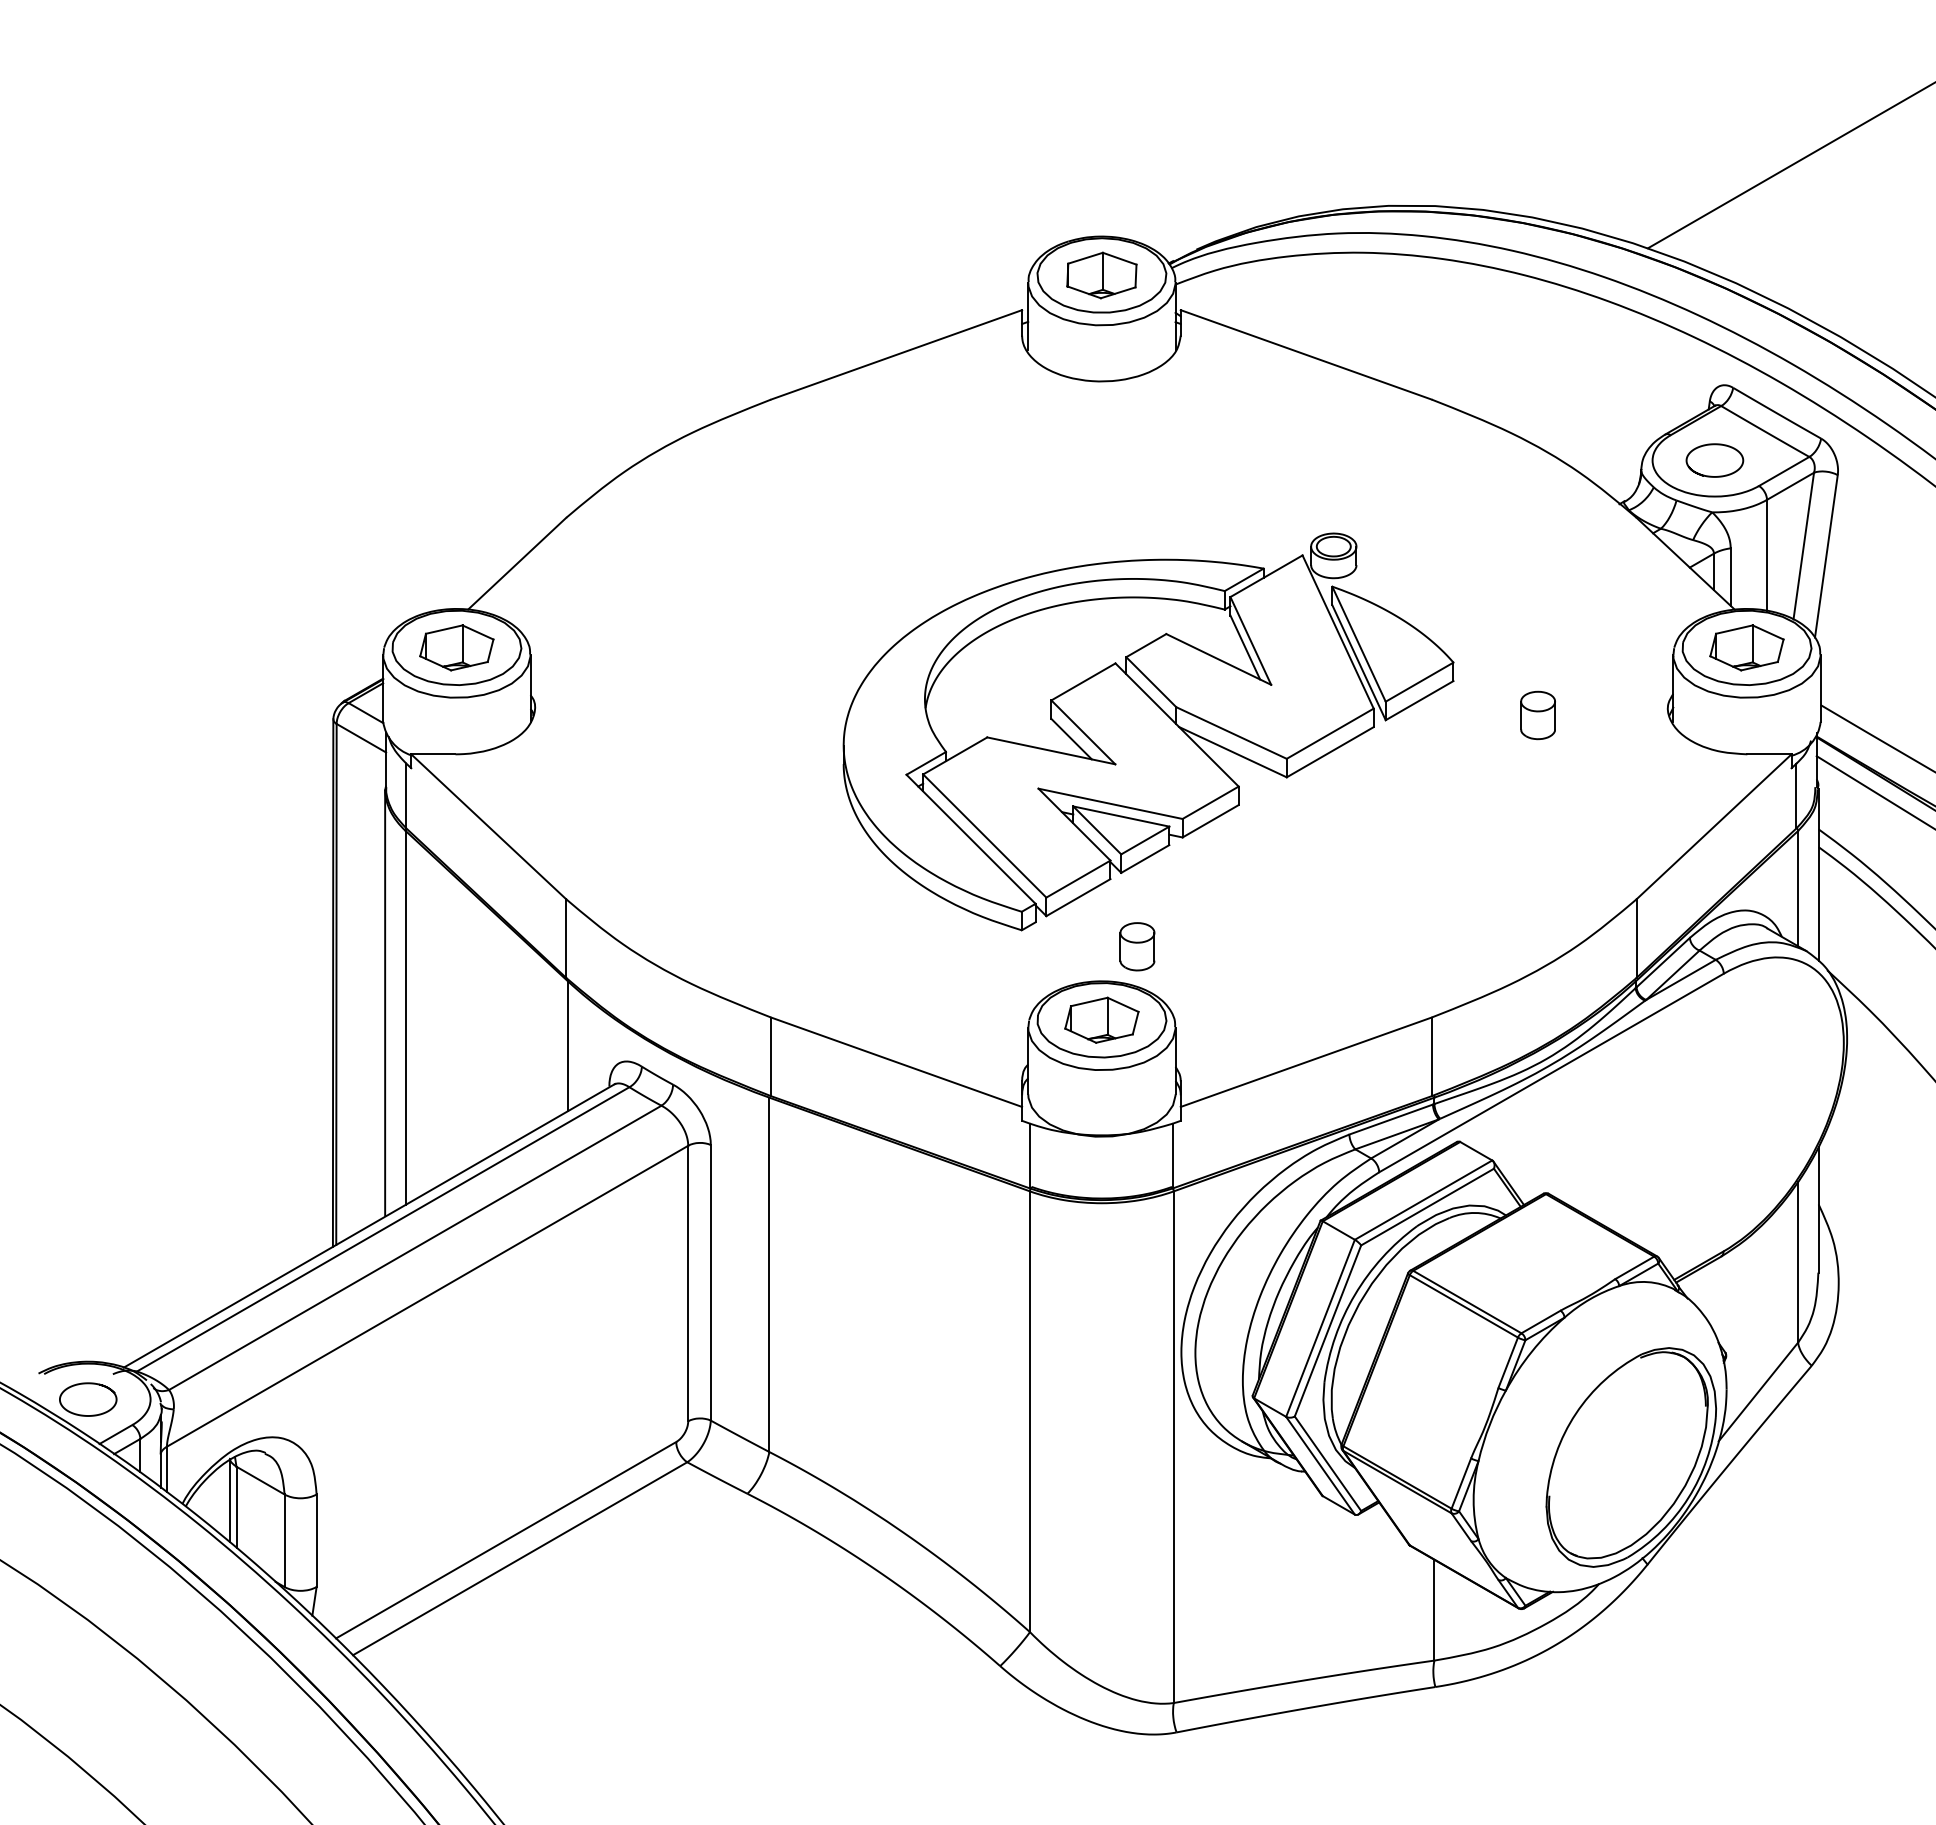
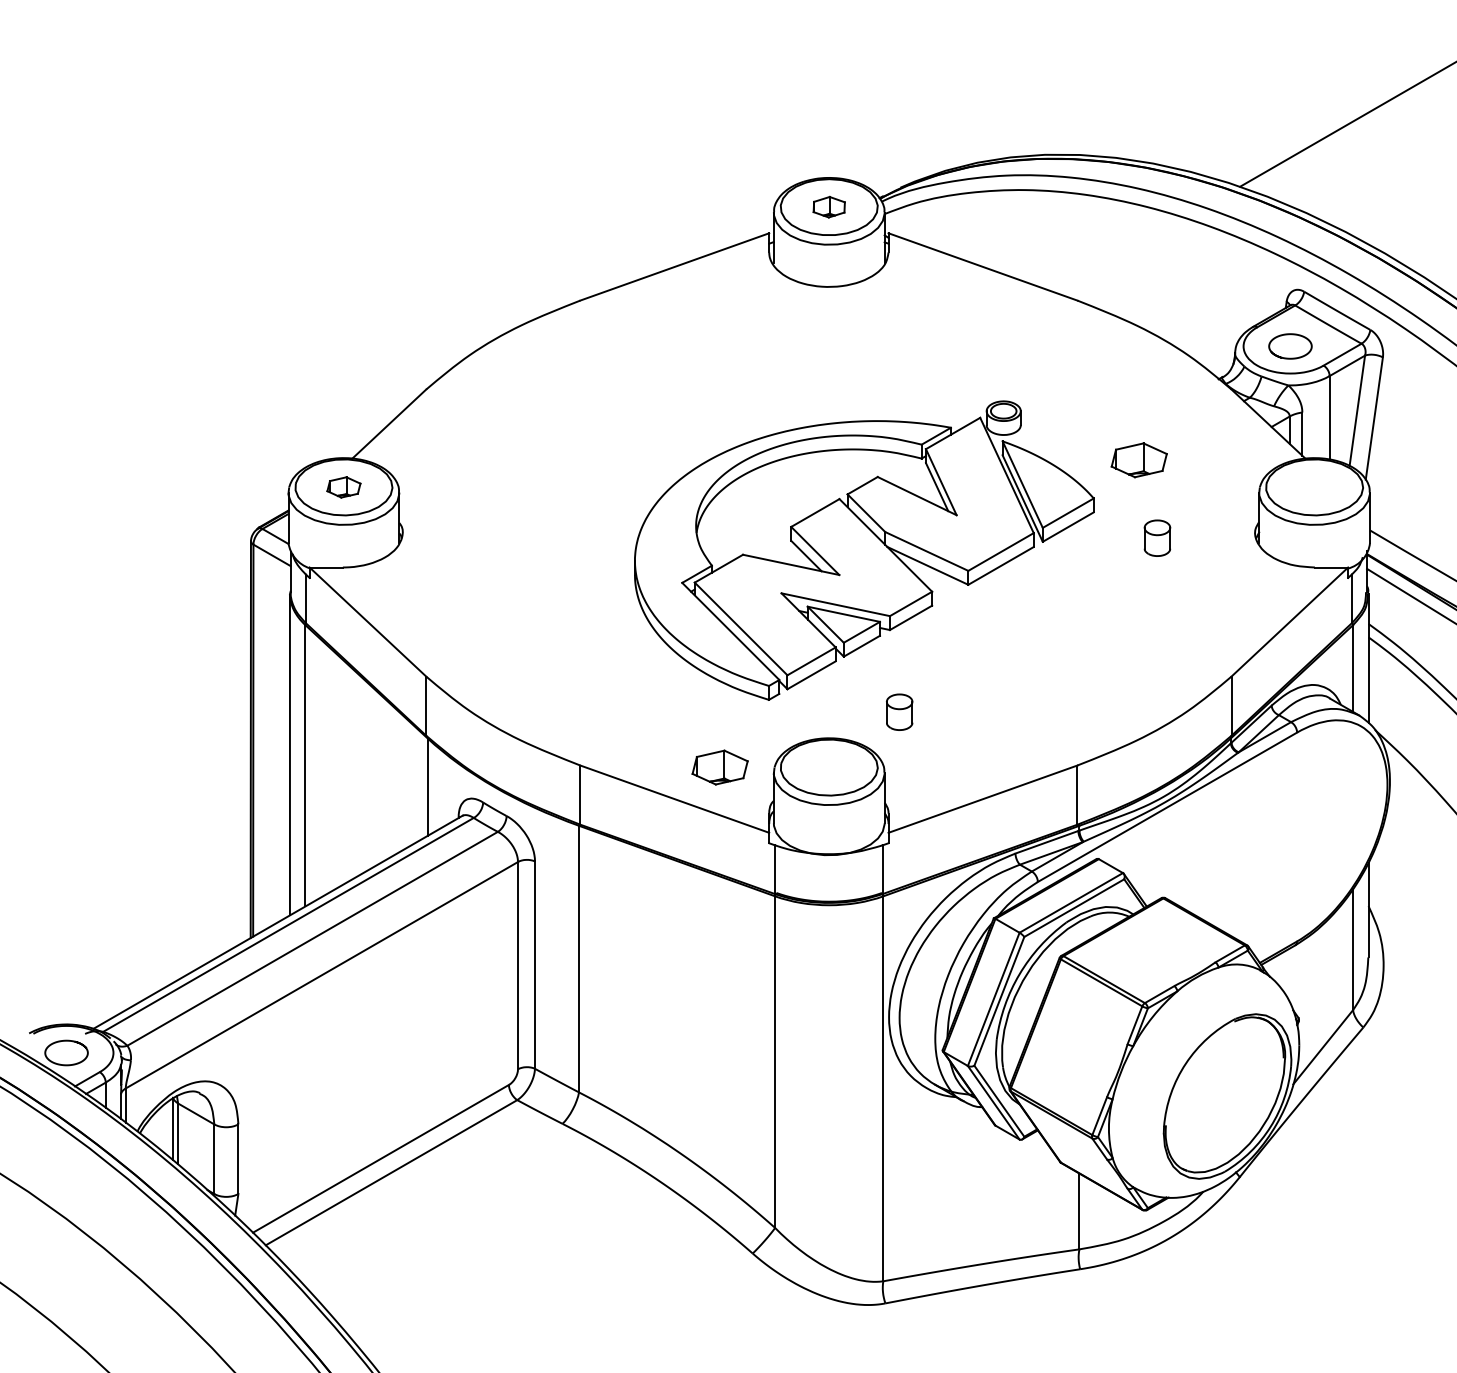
part: (1101, 275) -> (828, 207), size x0.6
part: (456, 647) -> (343, 487), size x0.6
part: (1746, 647) -> (1138, 460), moved
part: (1137, 946) -> (899, 712), moved
part: (1101, 1019) -> (719, 767), moved

